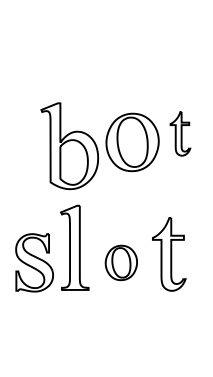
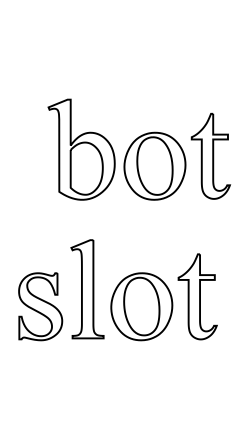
part: (180, 133) -> (210, 155), size x1.67
part: (69, 146) -> (81, 149), moved
part: (121, 262) -> (141, 306), size x1.67

